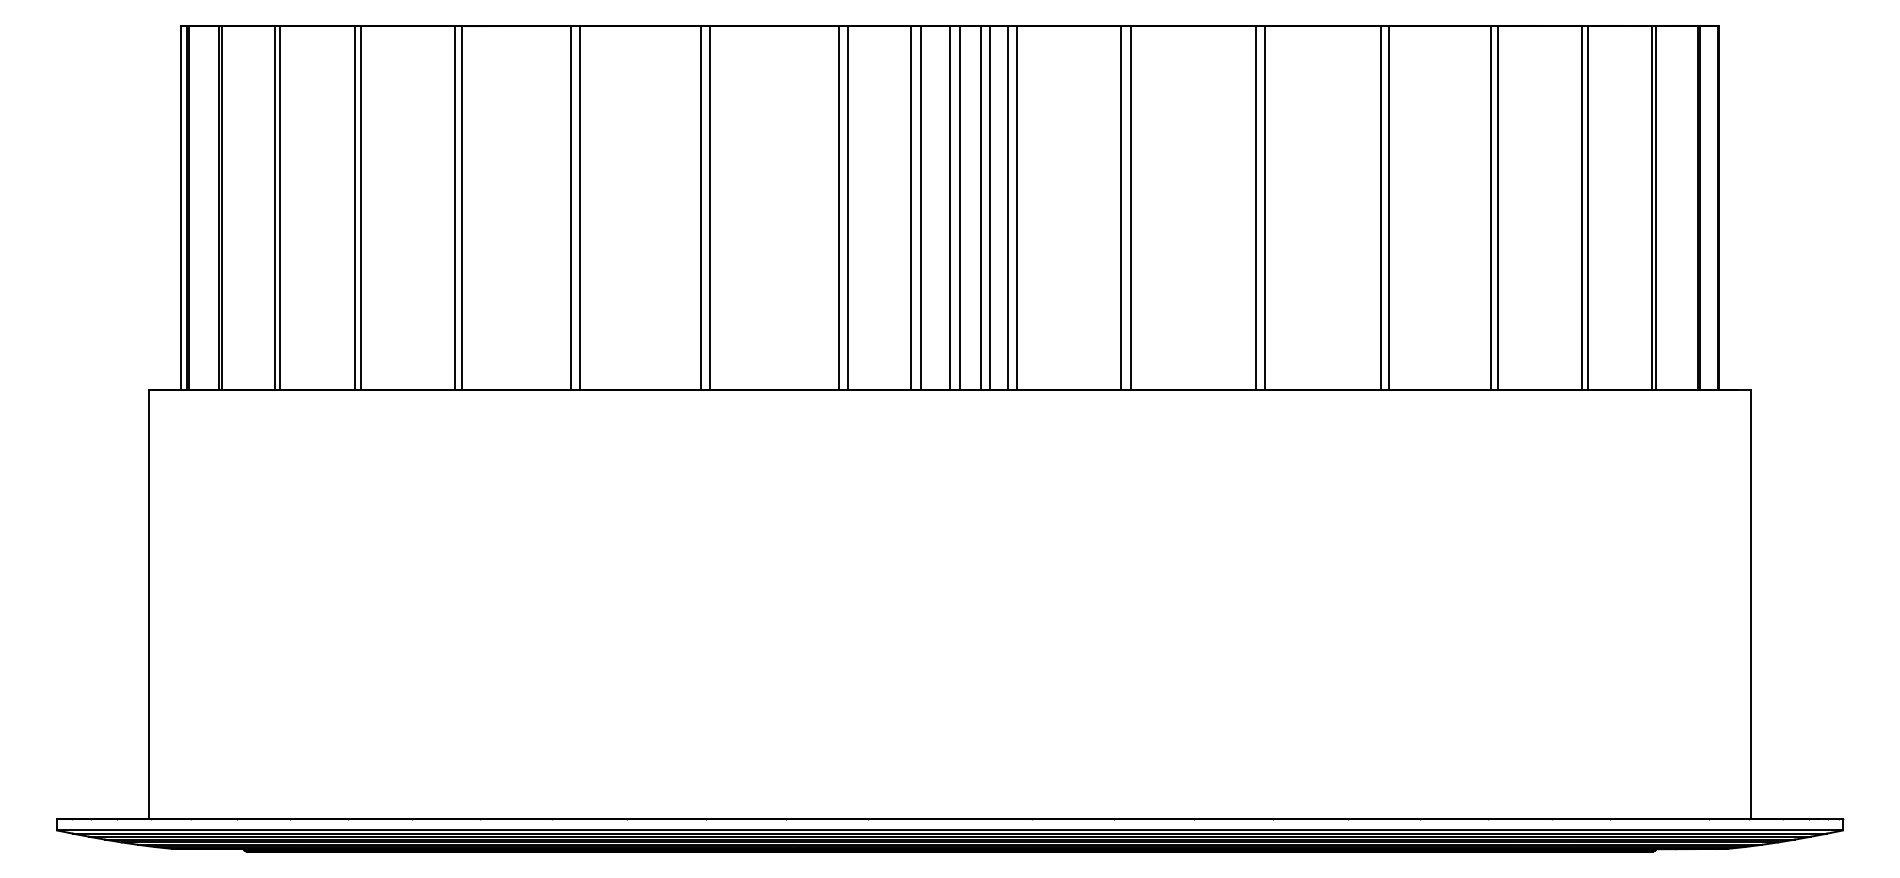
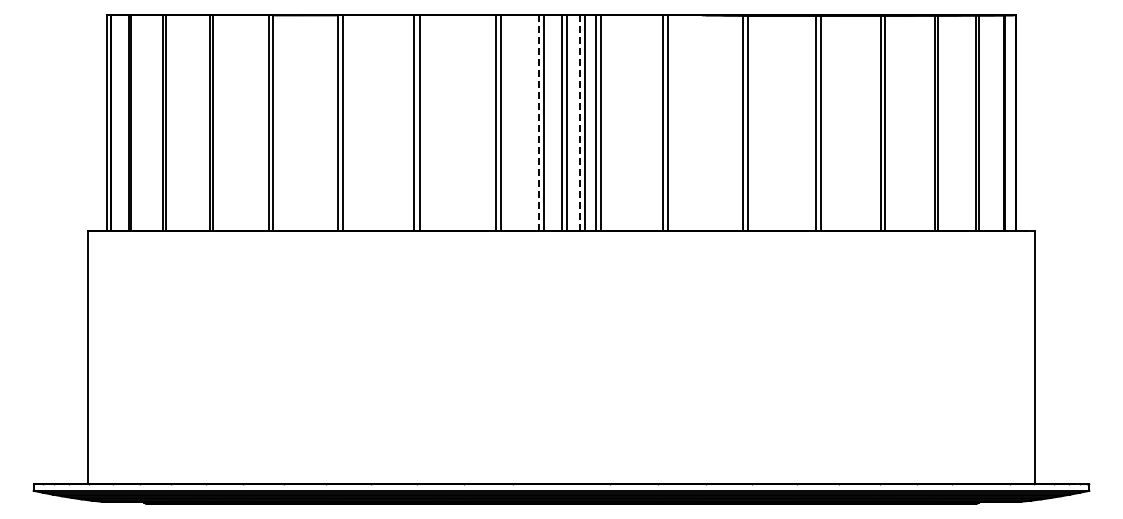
line: (911, 208) -> (538, 123), solid -> dashed
line: (980, 208) -> (579, 123), solid -> dashed

